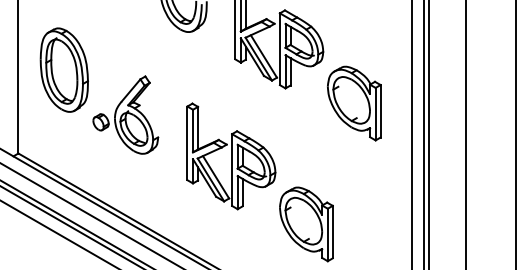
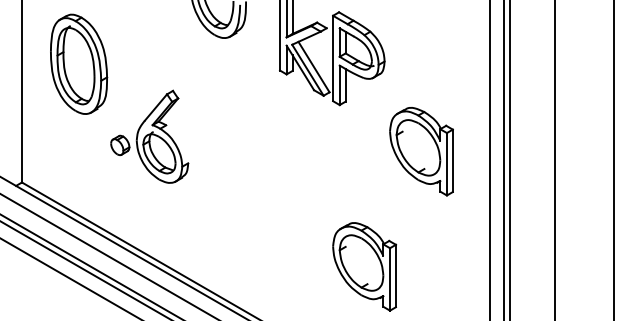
part: (63, 69) -> (77, 63), moved
part: (354, 103) -> (421, 151), moved
part: (231, 156) -> (275, 186), removed

